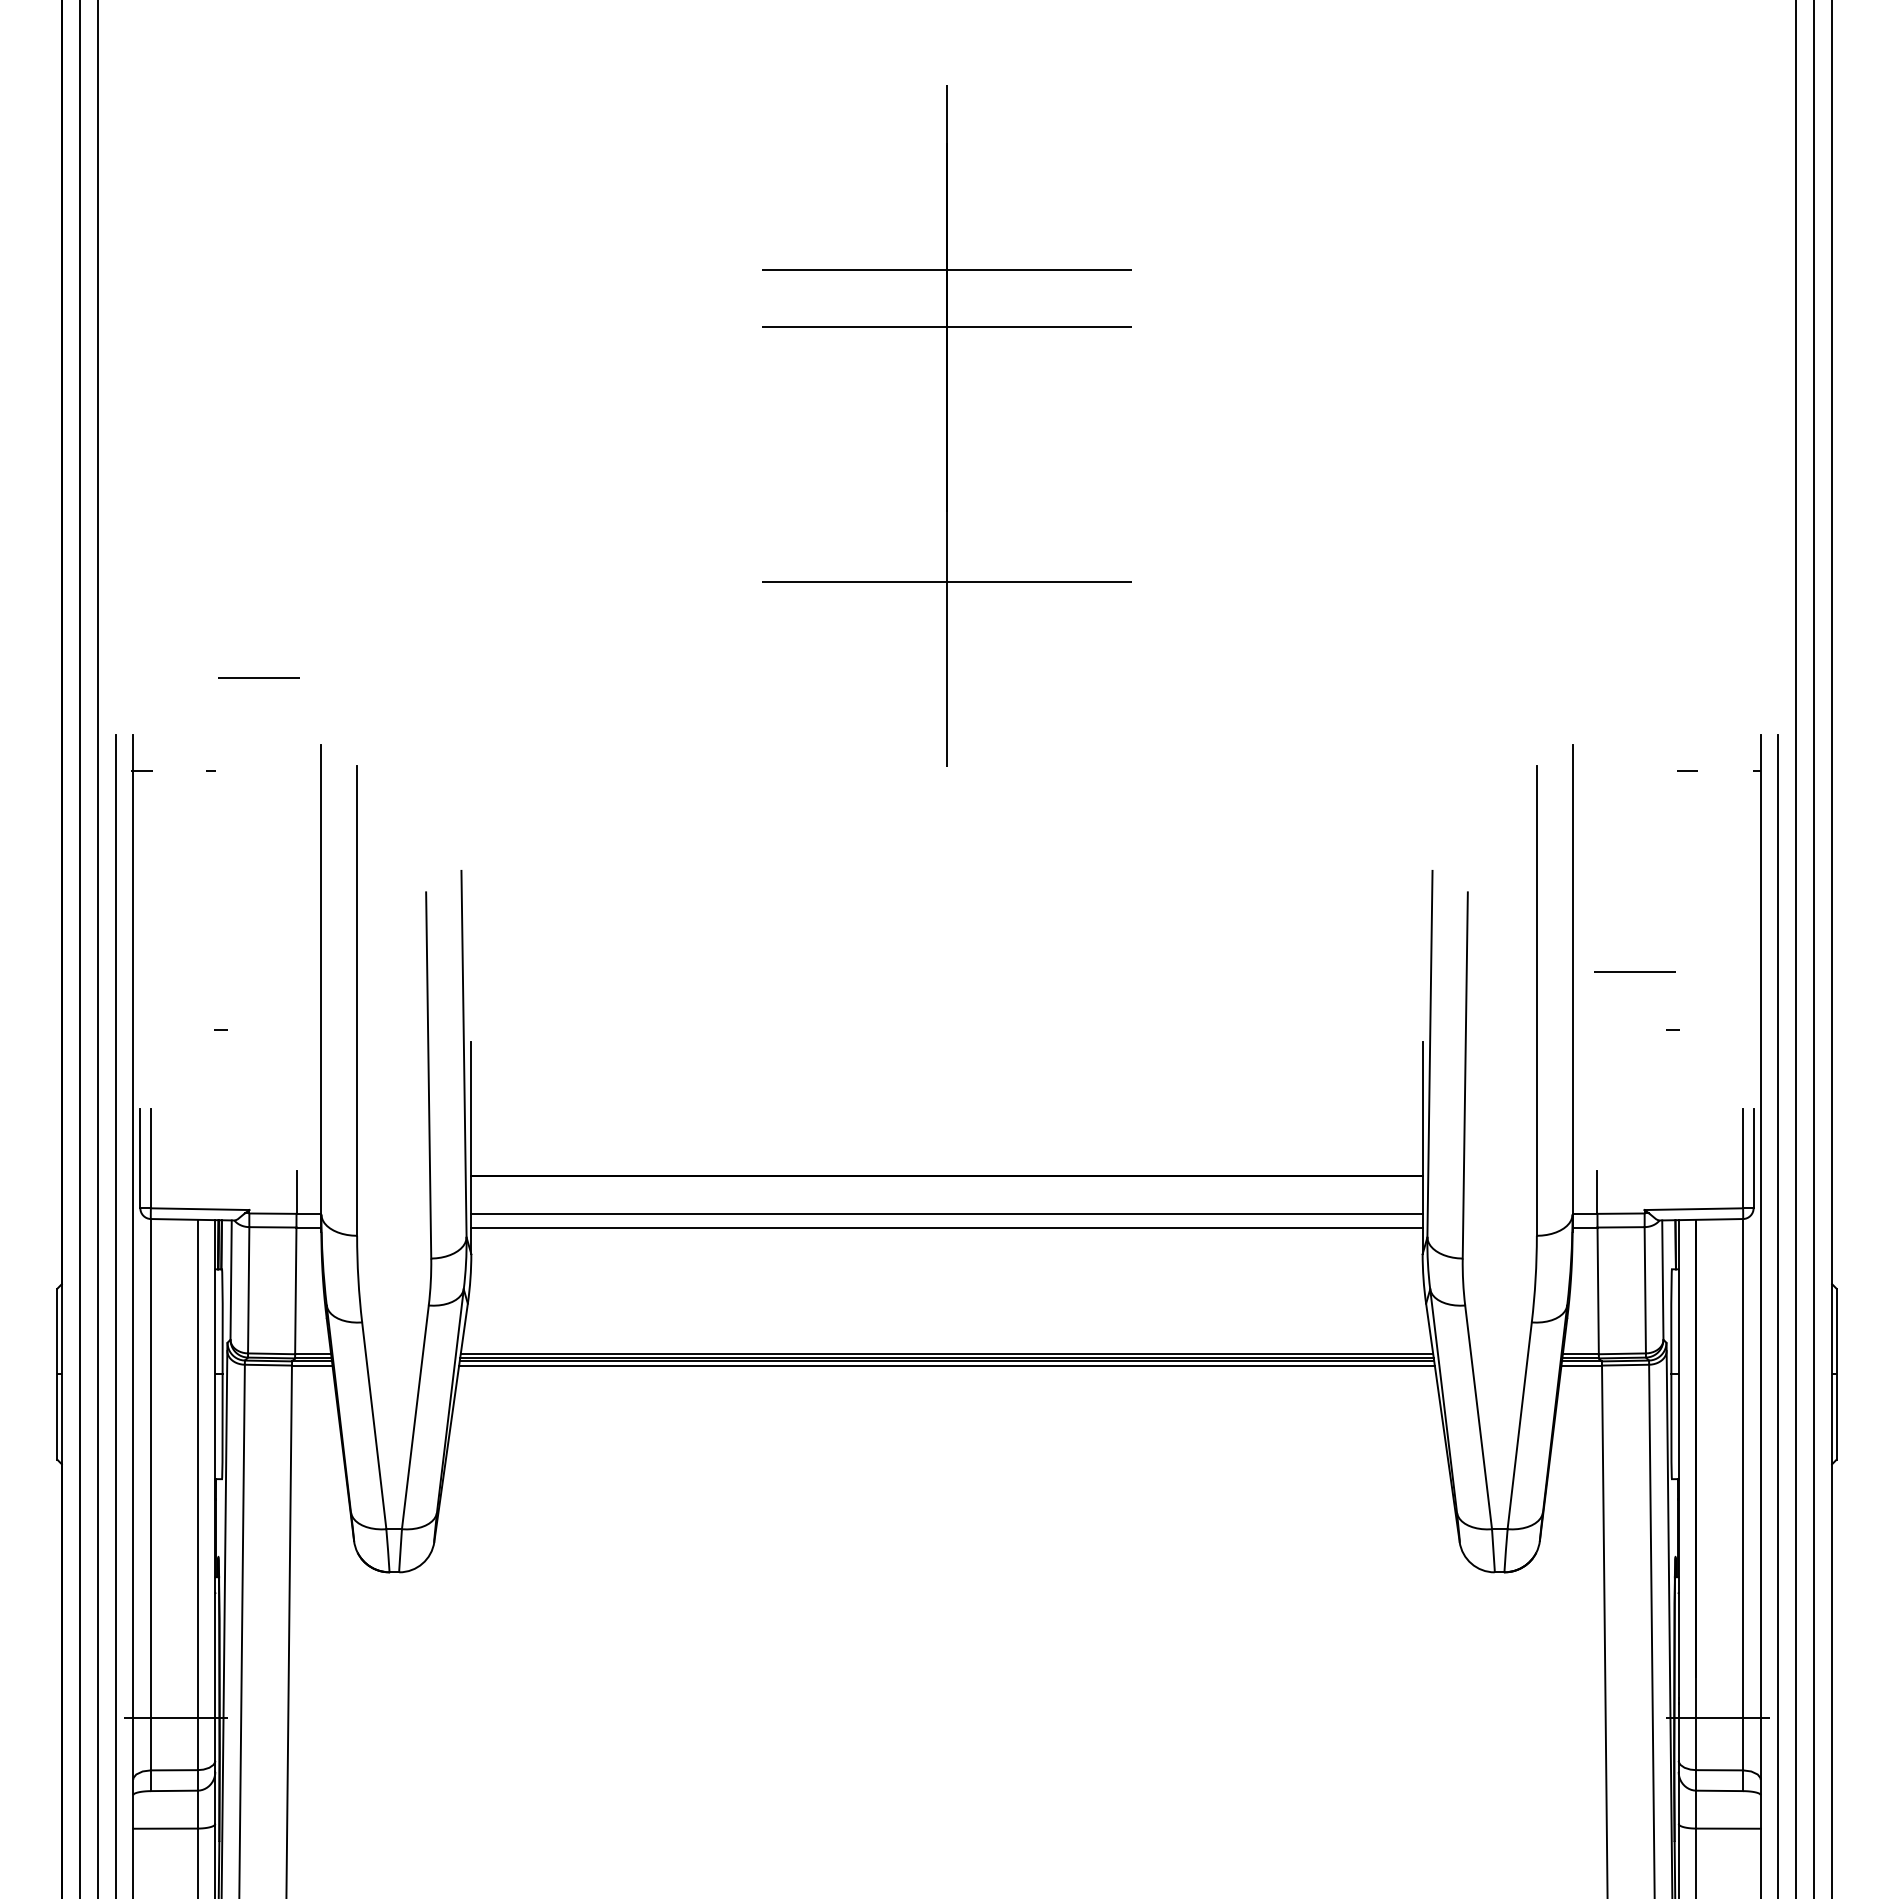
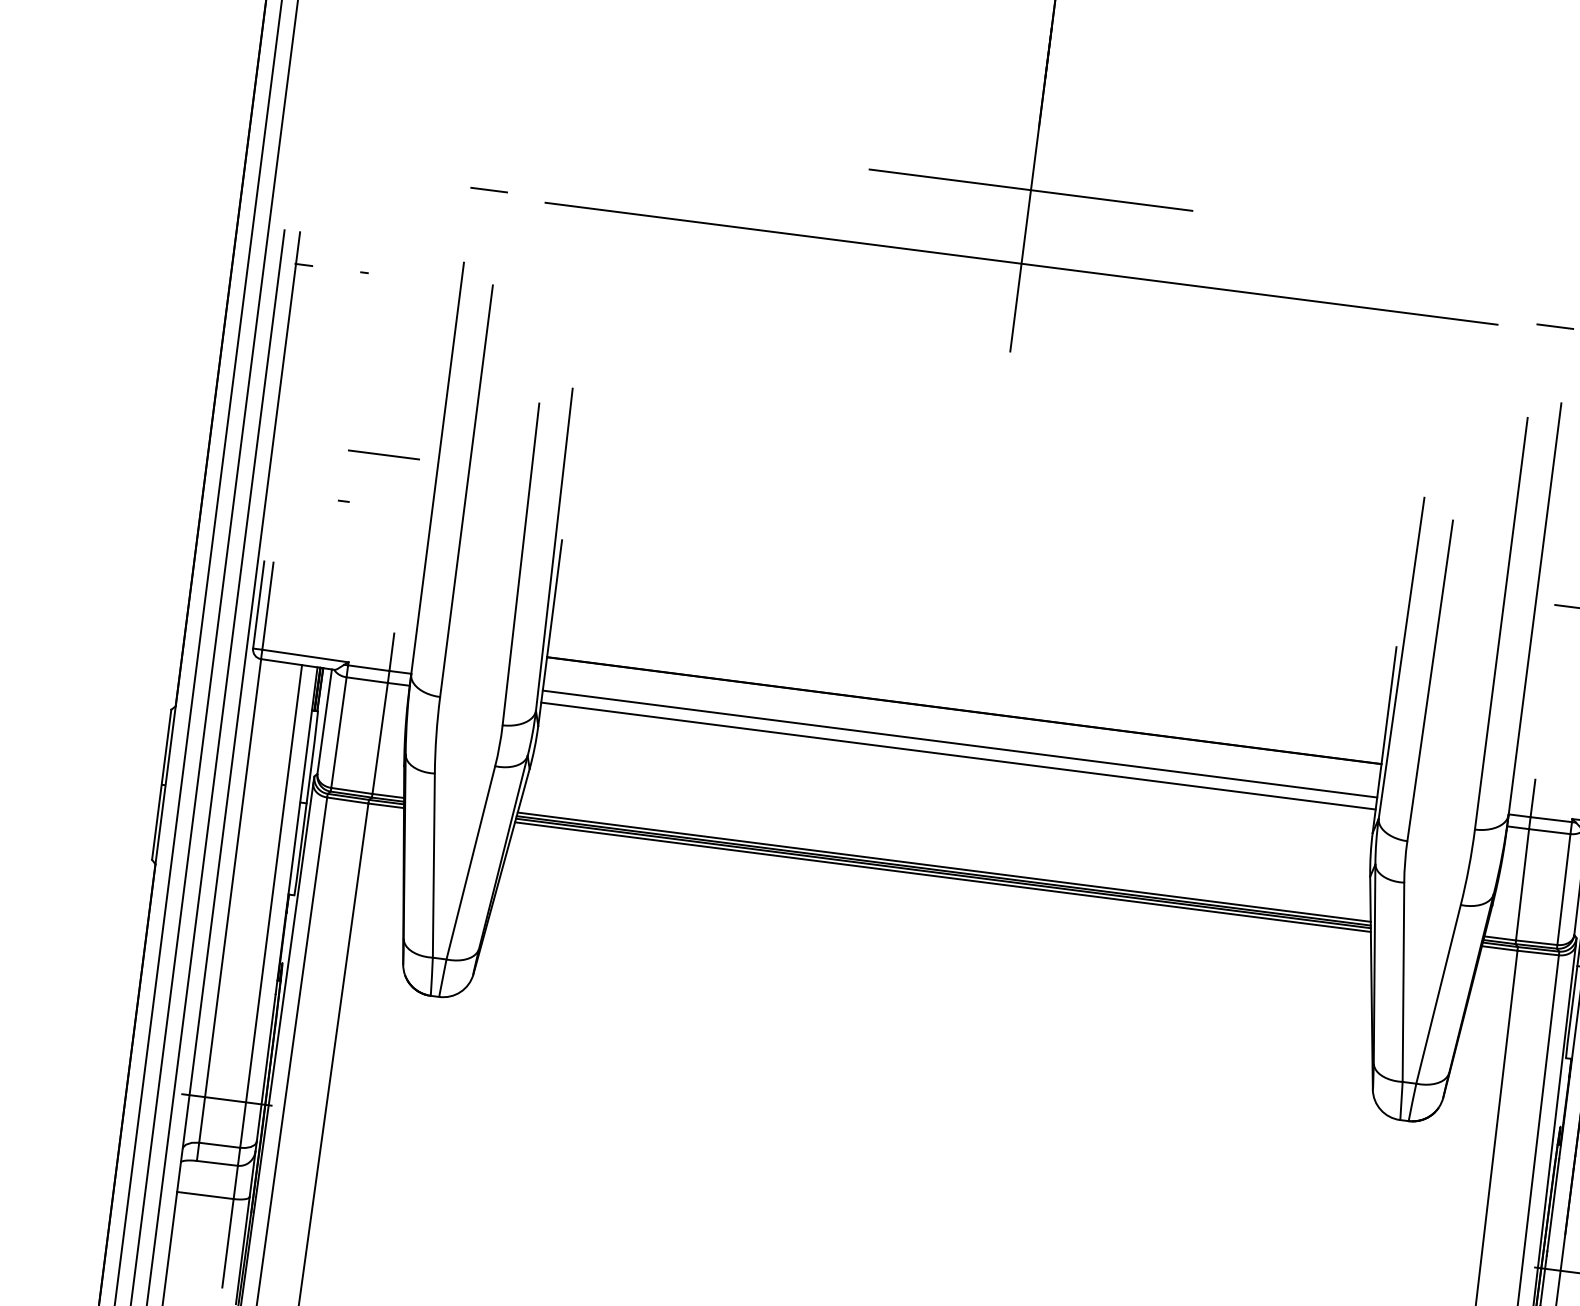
line: (338, 660) -> (488, 190), added
line: (1554, 660) -> (1555, 326), added
line: (946, 666) -> (1021, 263), added
line: (258, 677) -> (383, 454), moved

